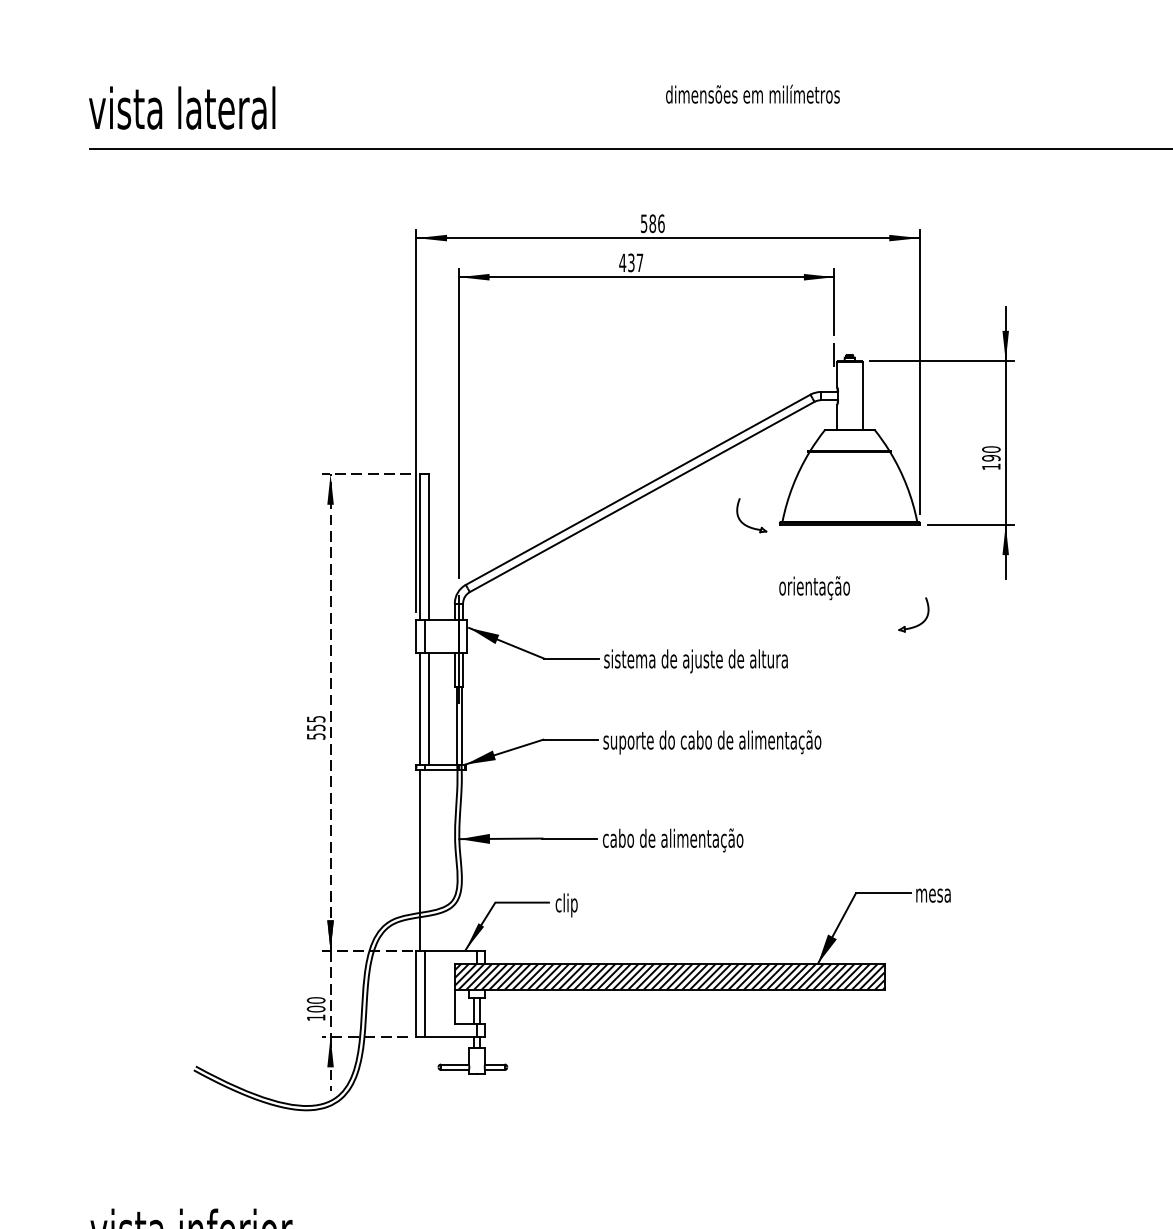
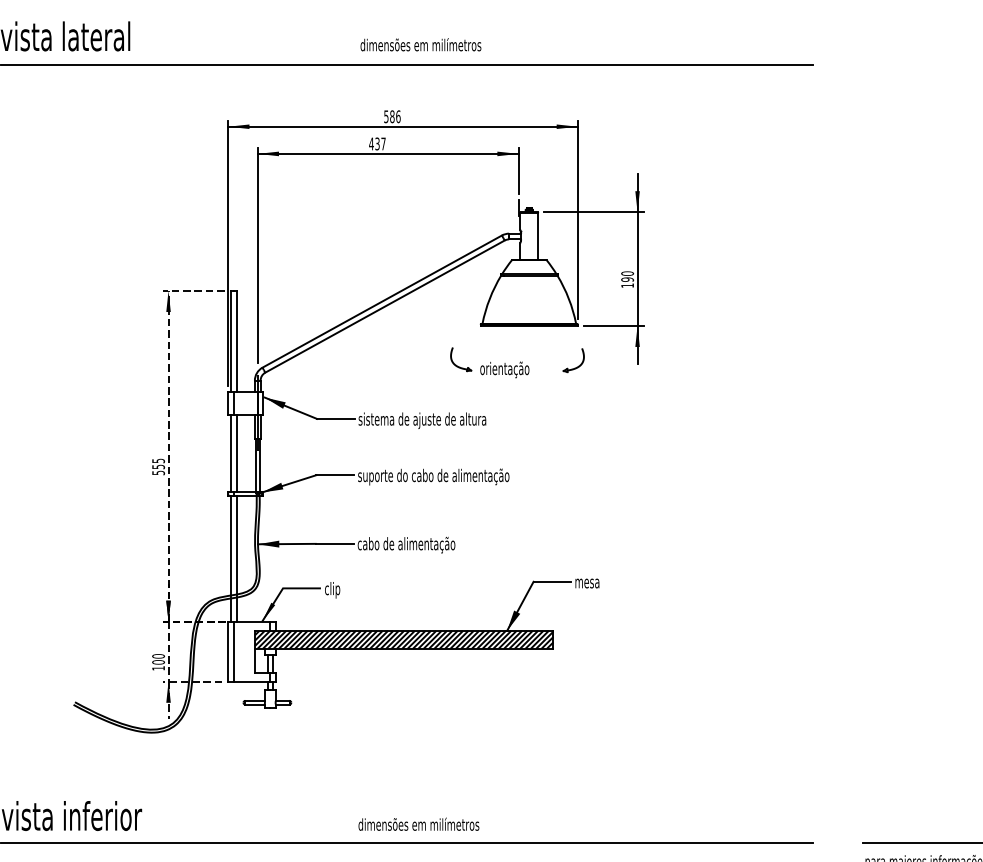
text: (752, 93) -> (420, 44), moved
part: (745, 522) -> (456, 364), moved
part: (920, 622) -> (578, 365), moved
line: (429, 859) -> (237, 558), added

